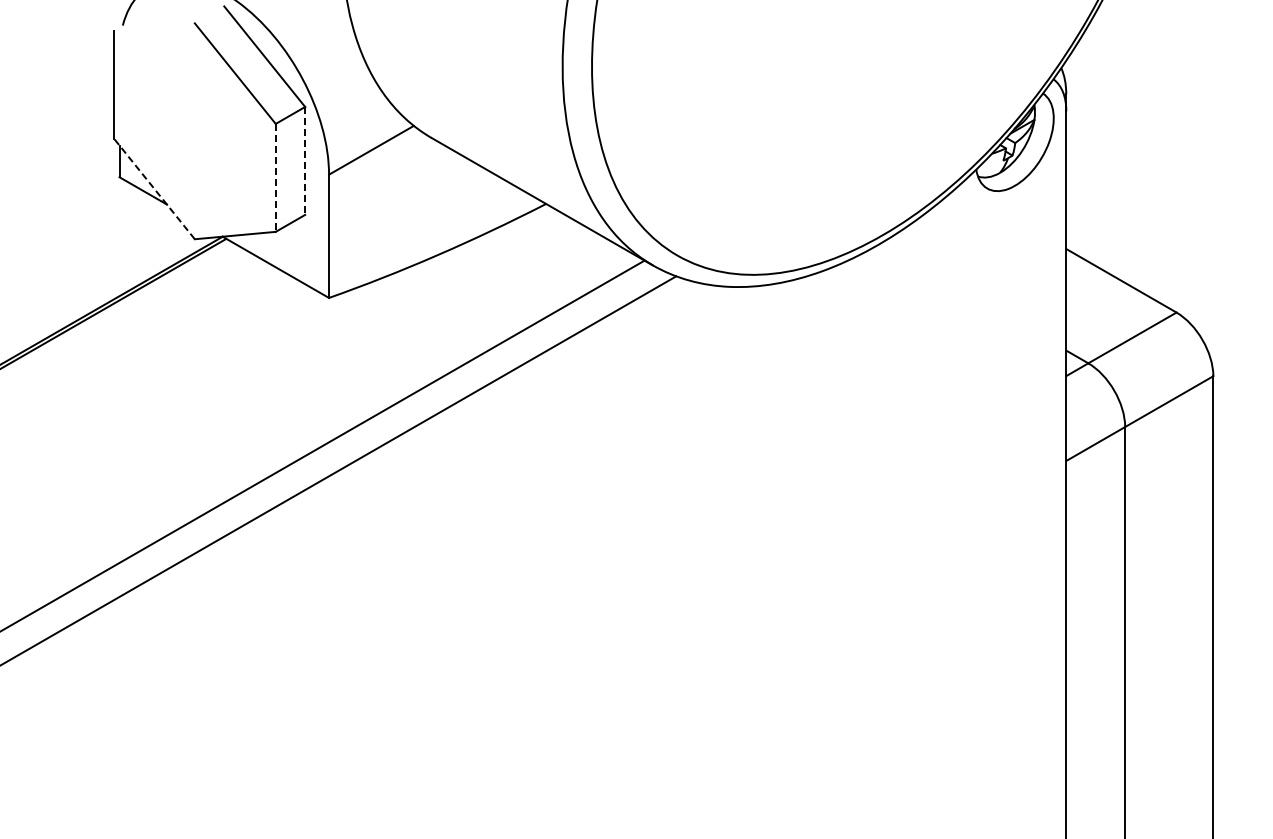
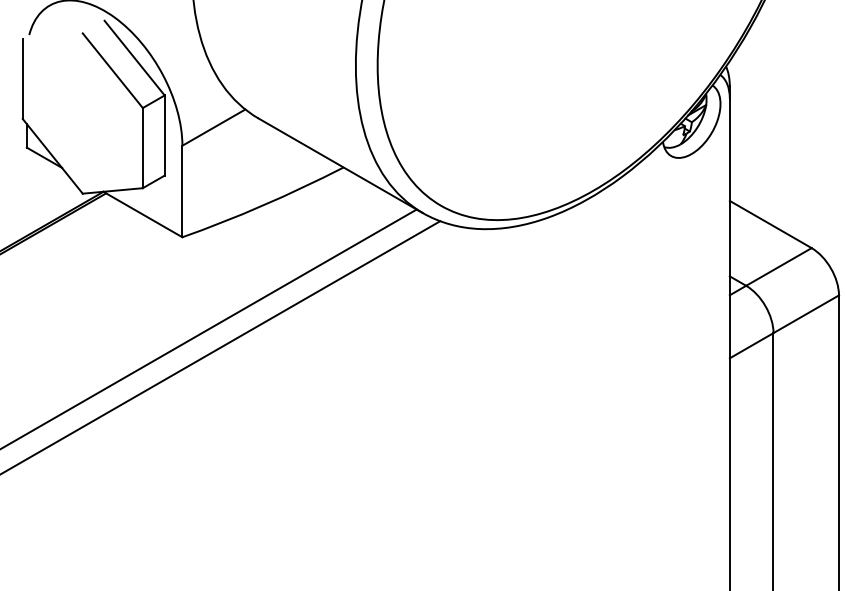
line: (305, 160) -> (164, 135), dashed -> solid
line: (275, 177) -> (142, 147), dashed -> solid
line: (154, 188) -> (52, 155), dashed -> solid

